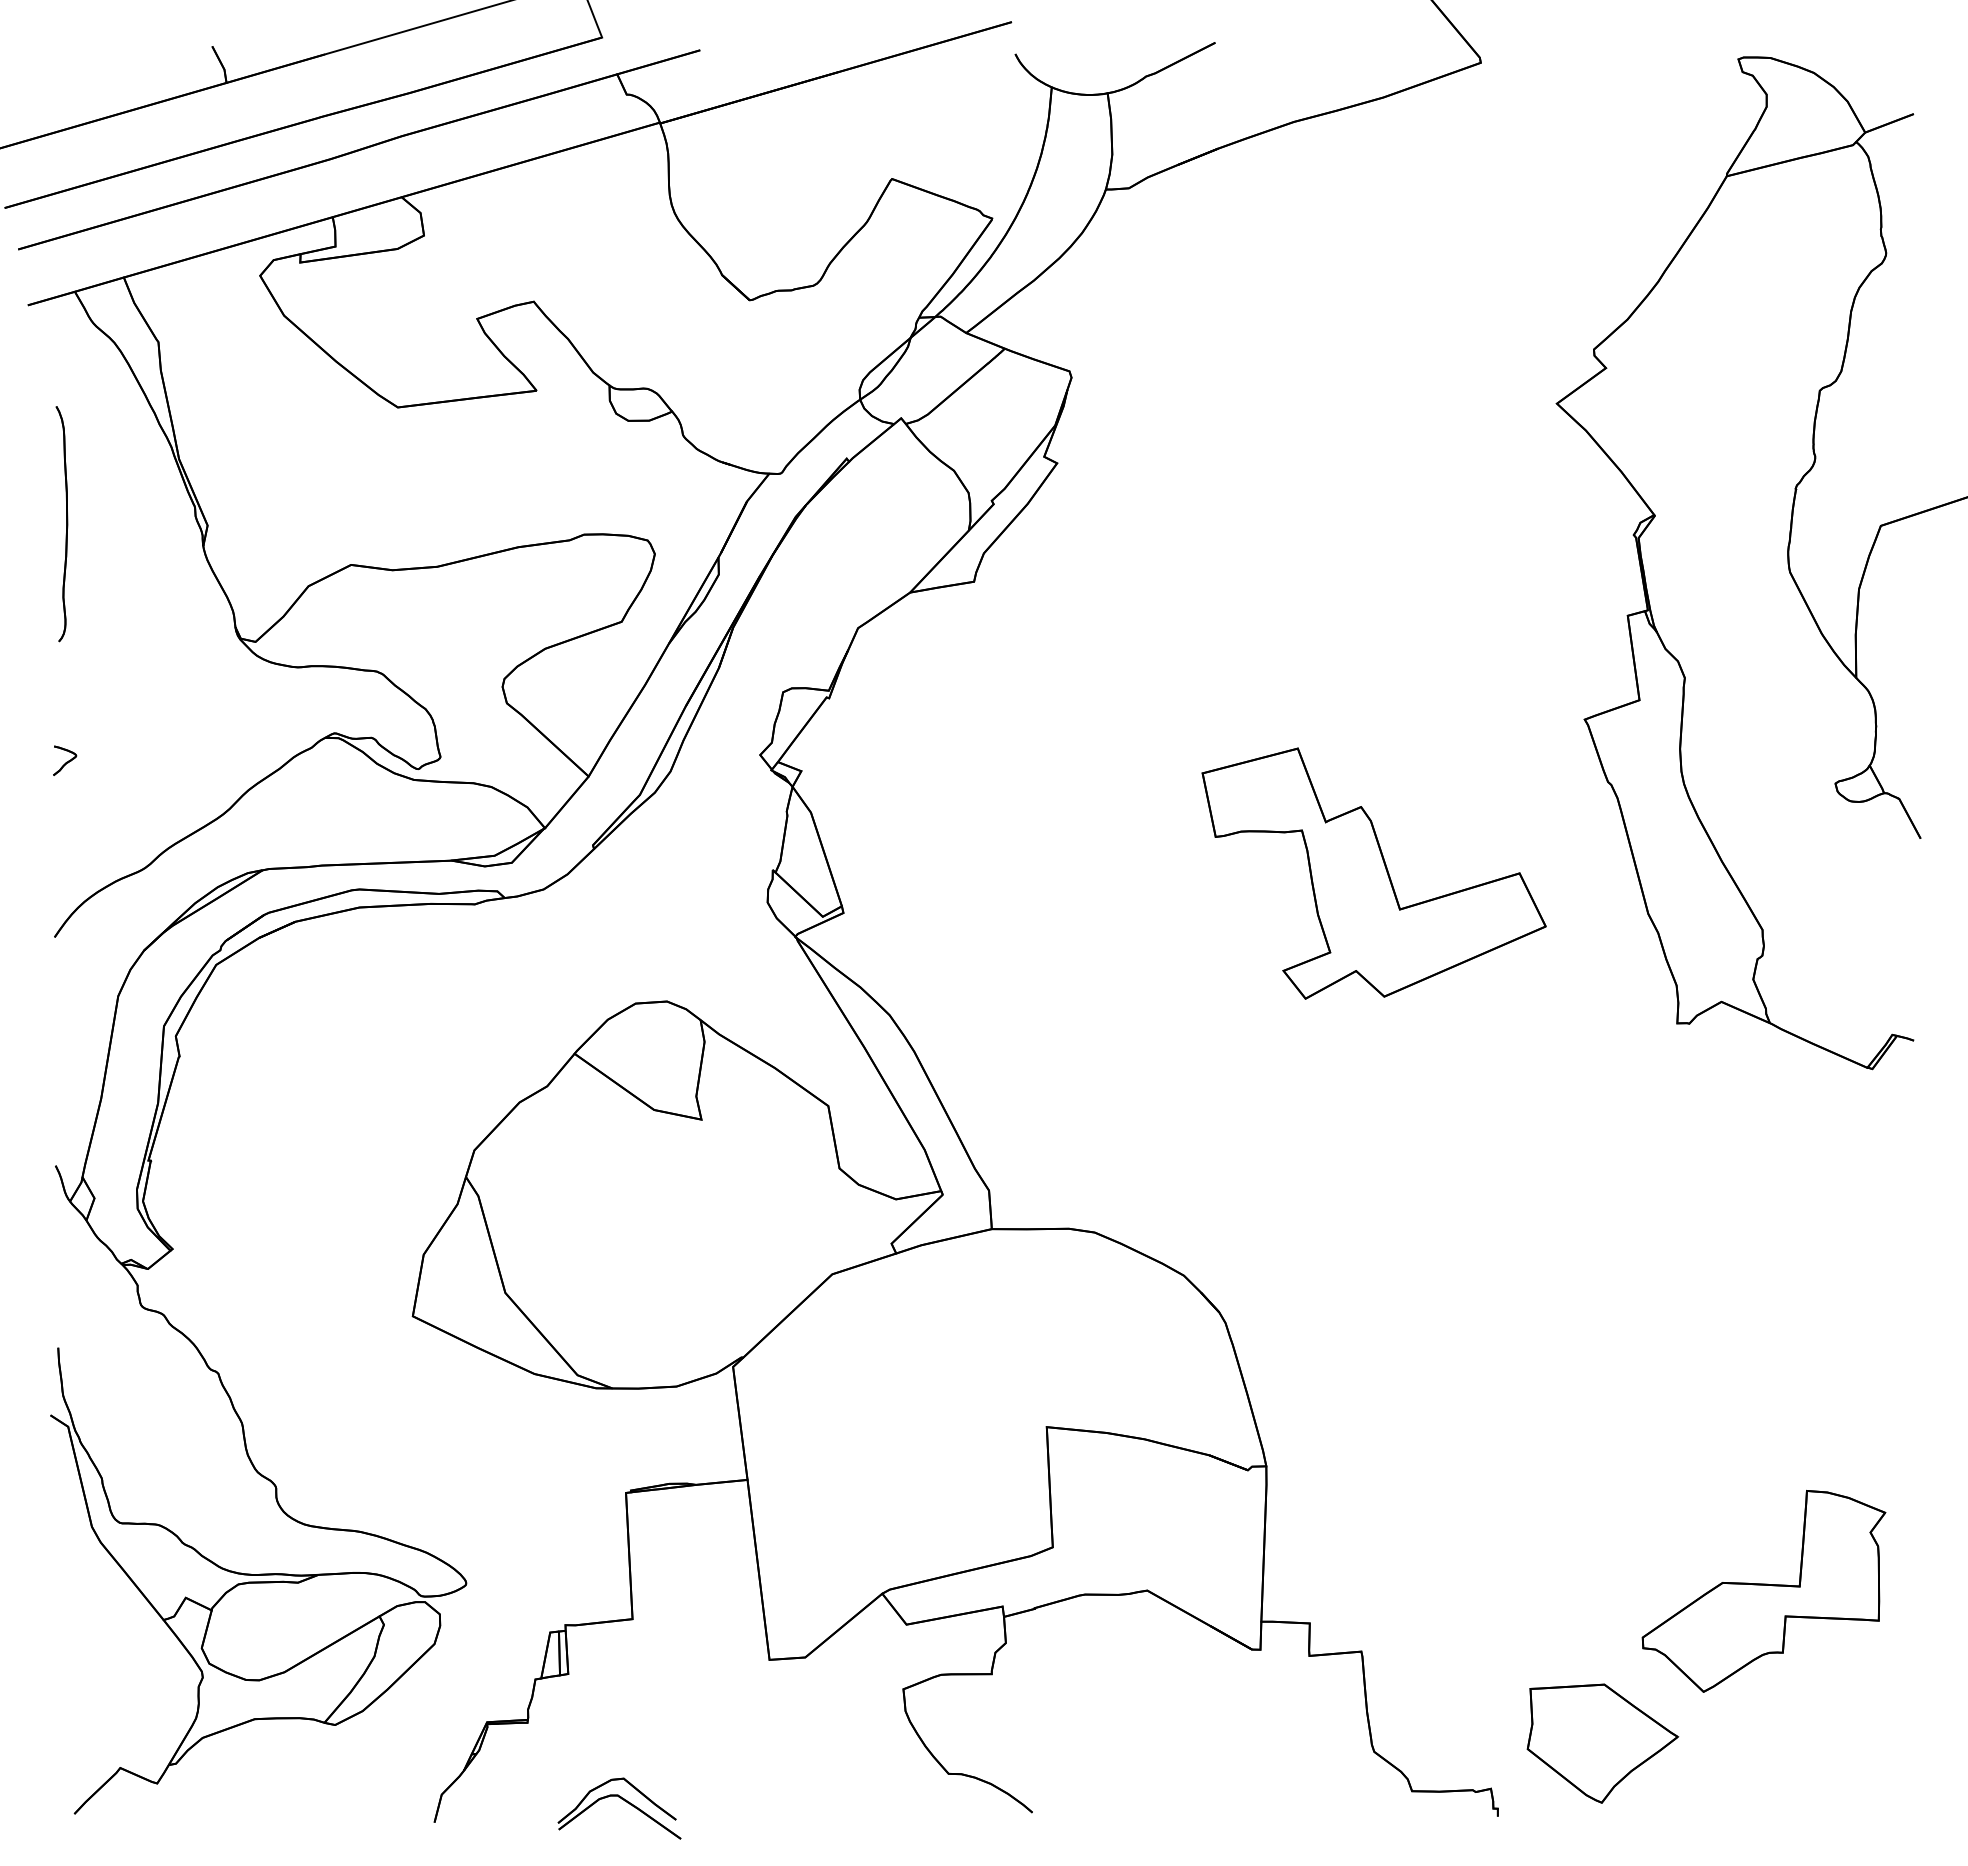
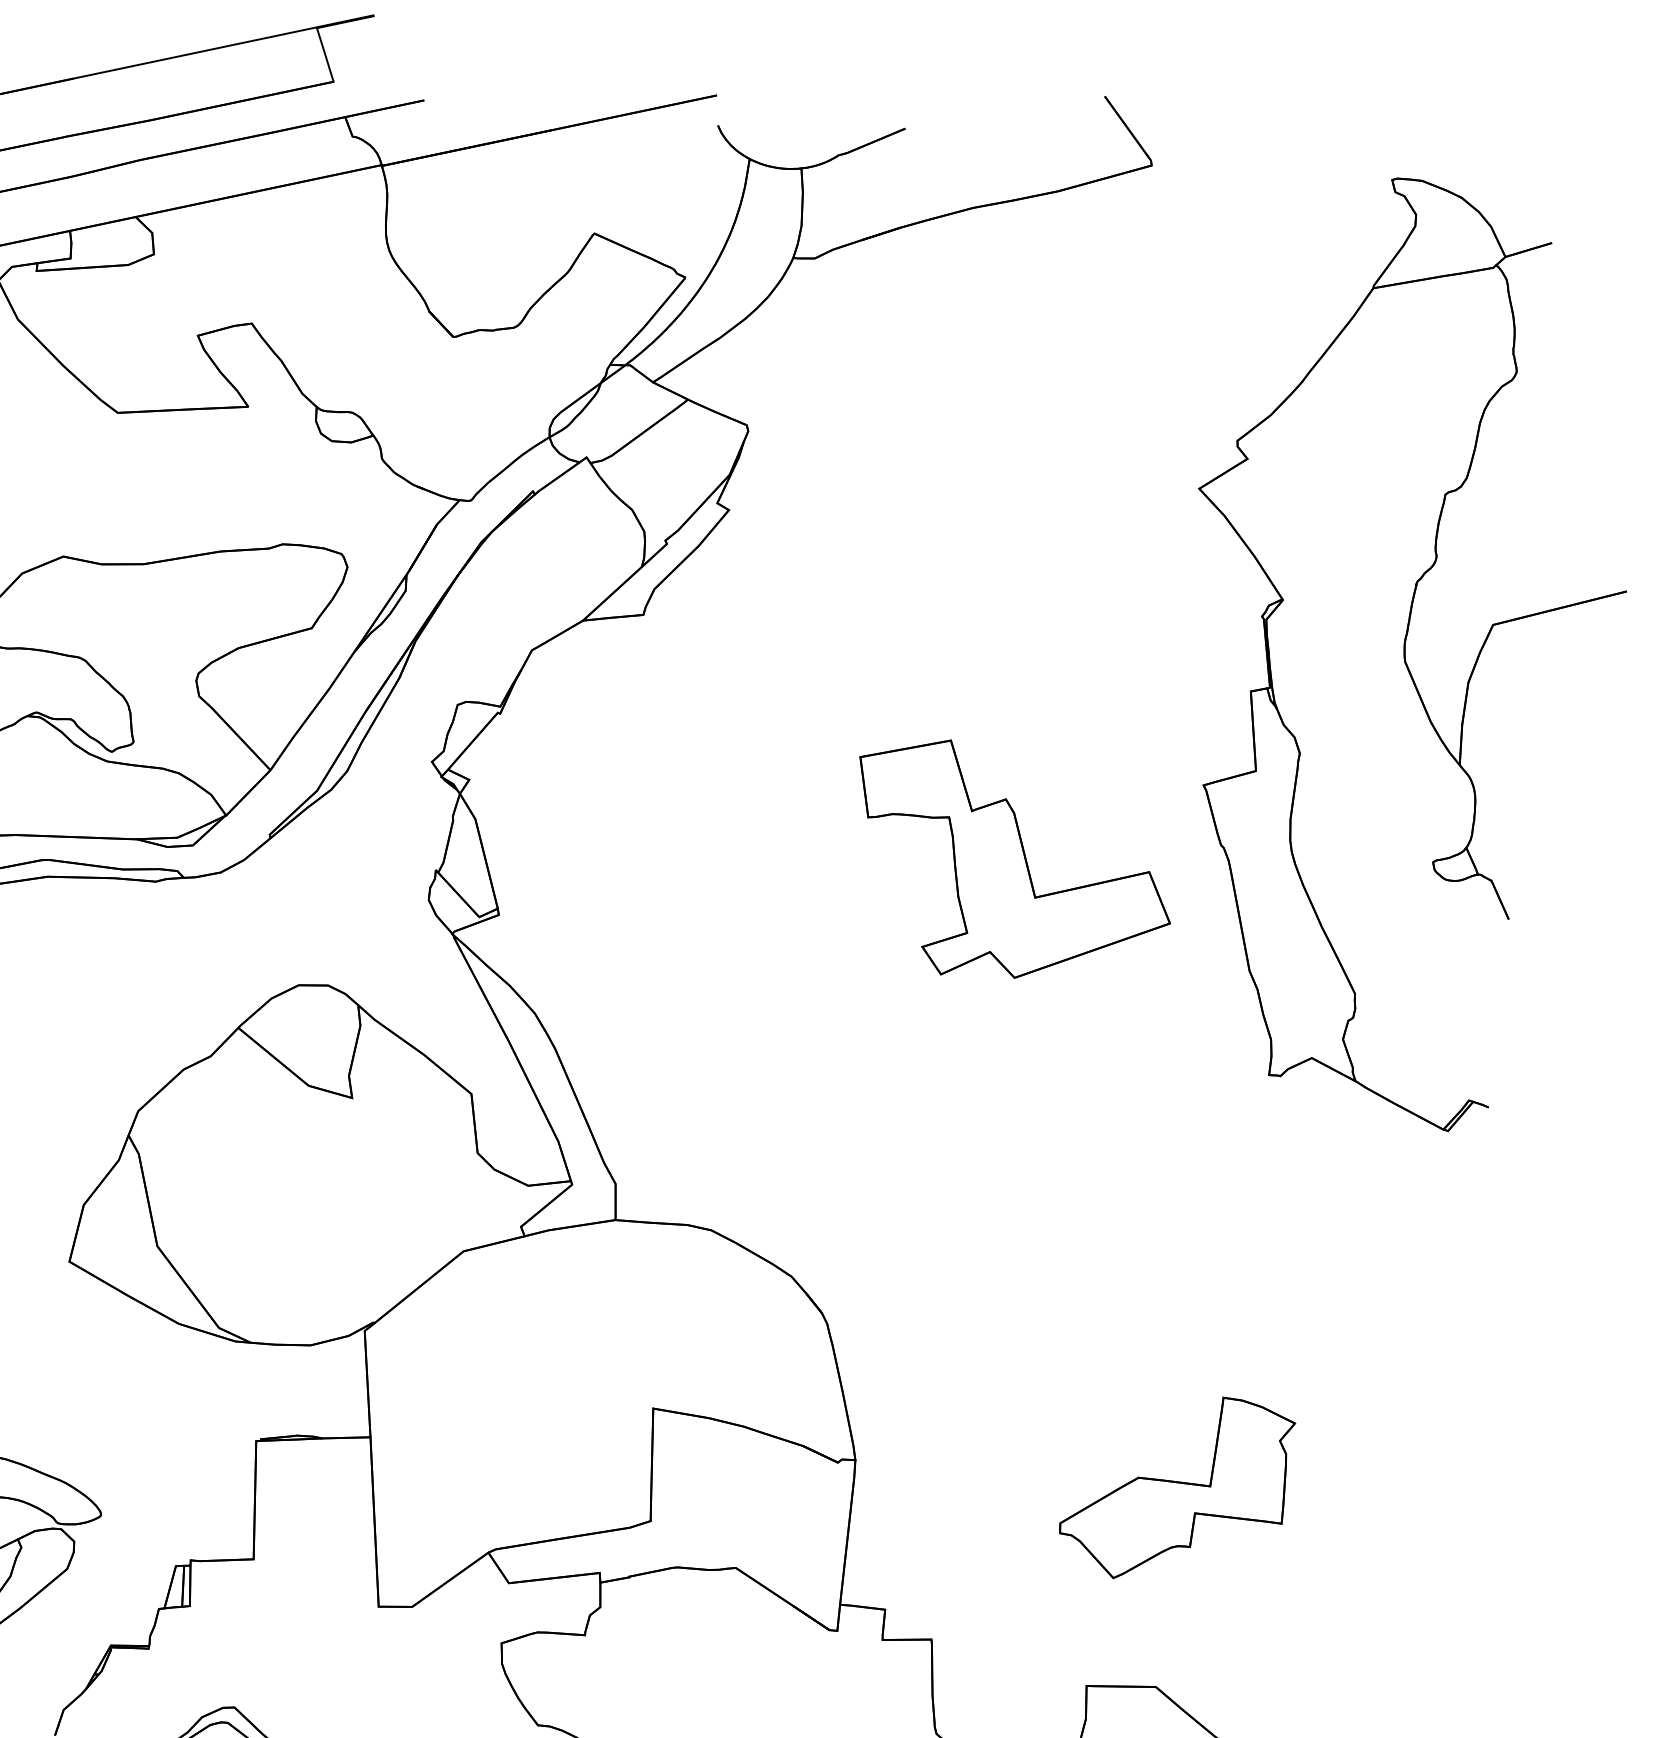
part: (1373, 873) -> (1012, 862), moved
part: (1763, 1591) -> (1176, 1488), moved

